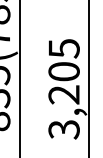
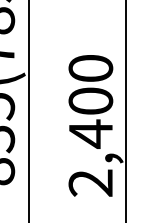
text: (63, 89) -> (89, 126), 3,205 -> 2,400

